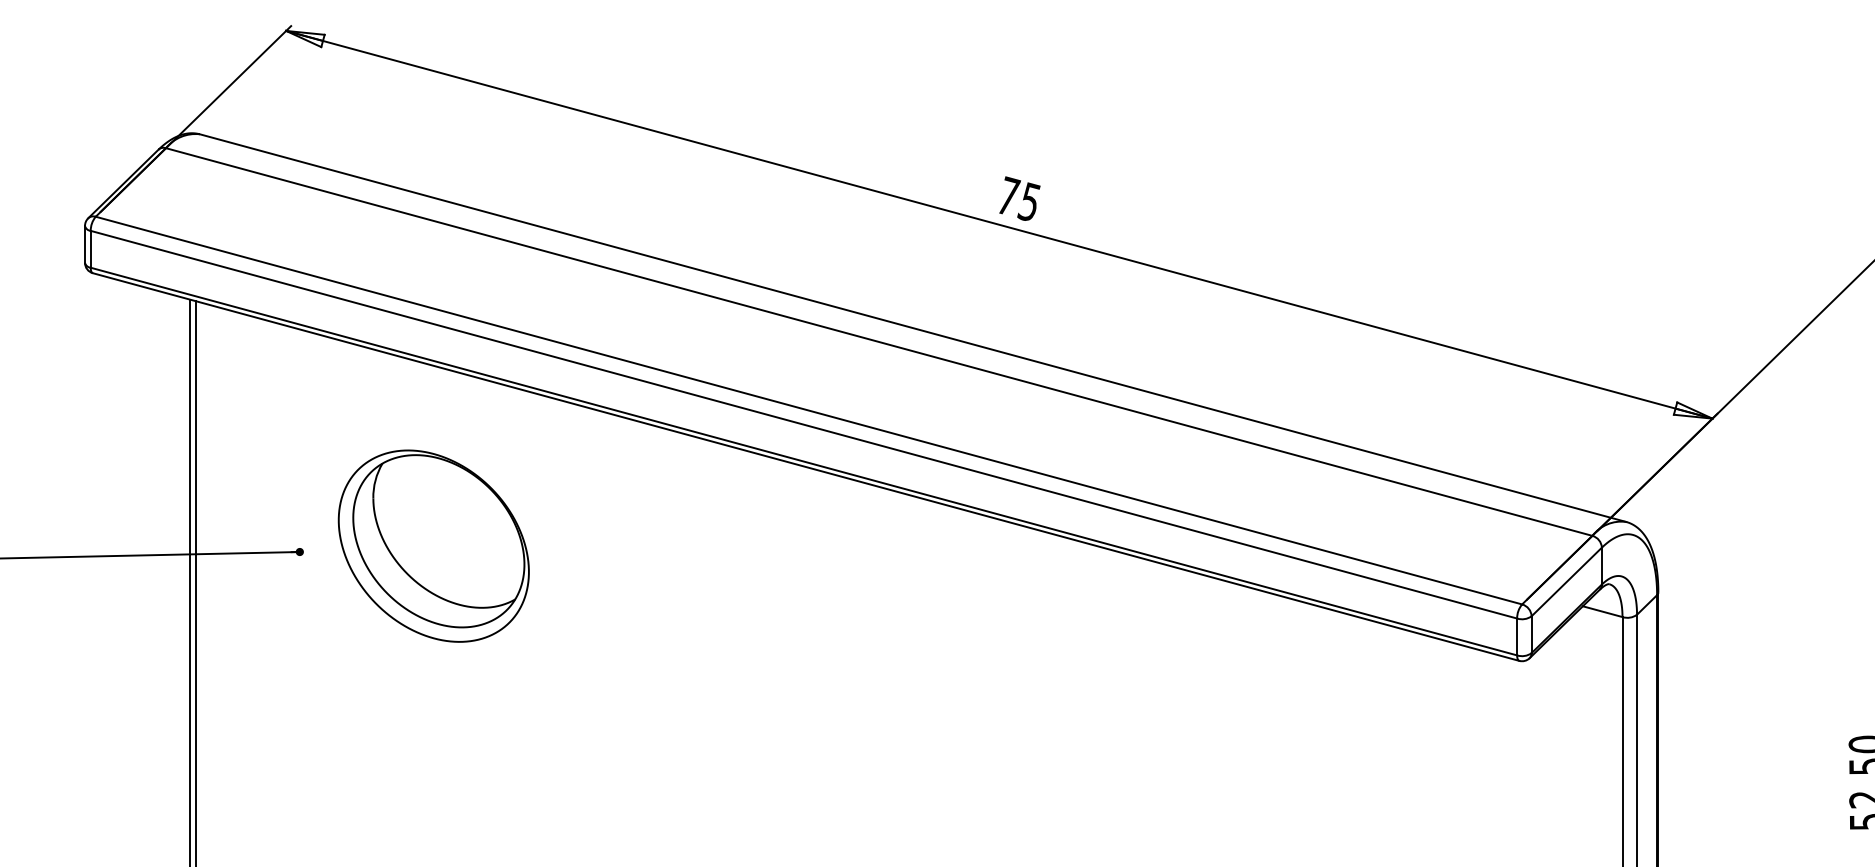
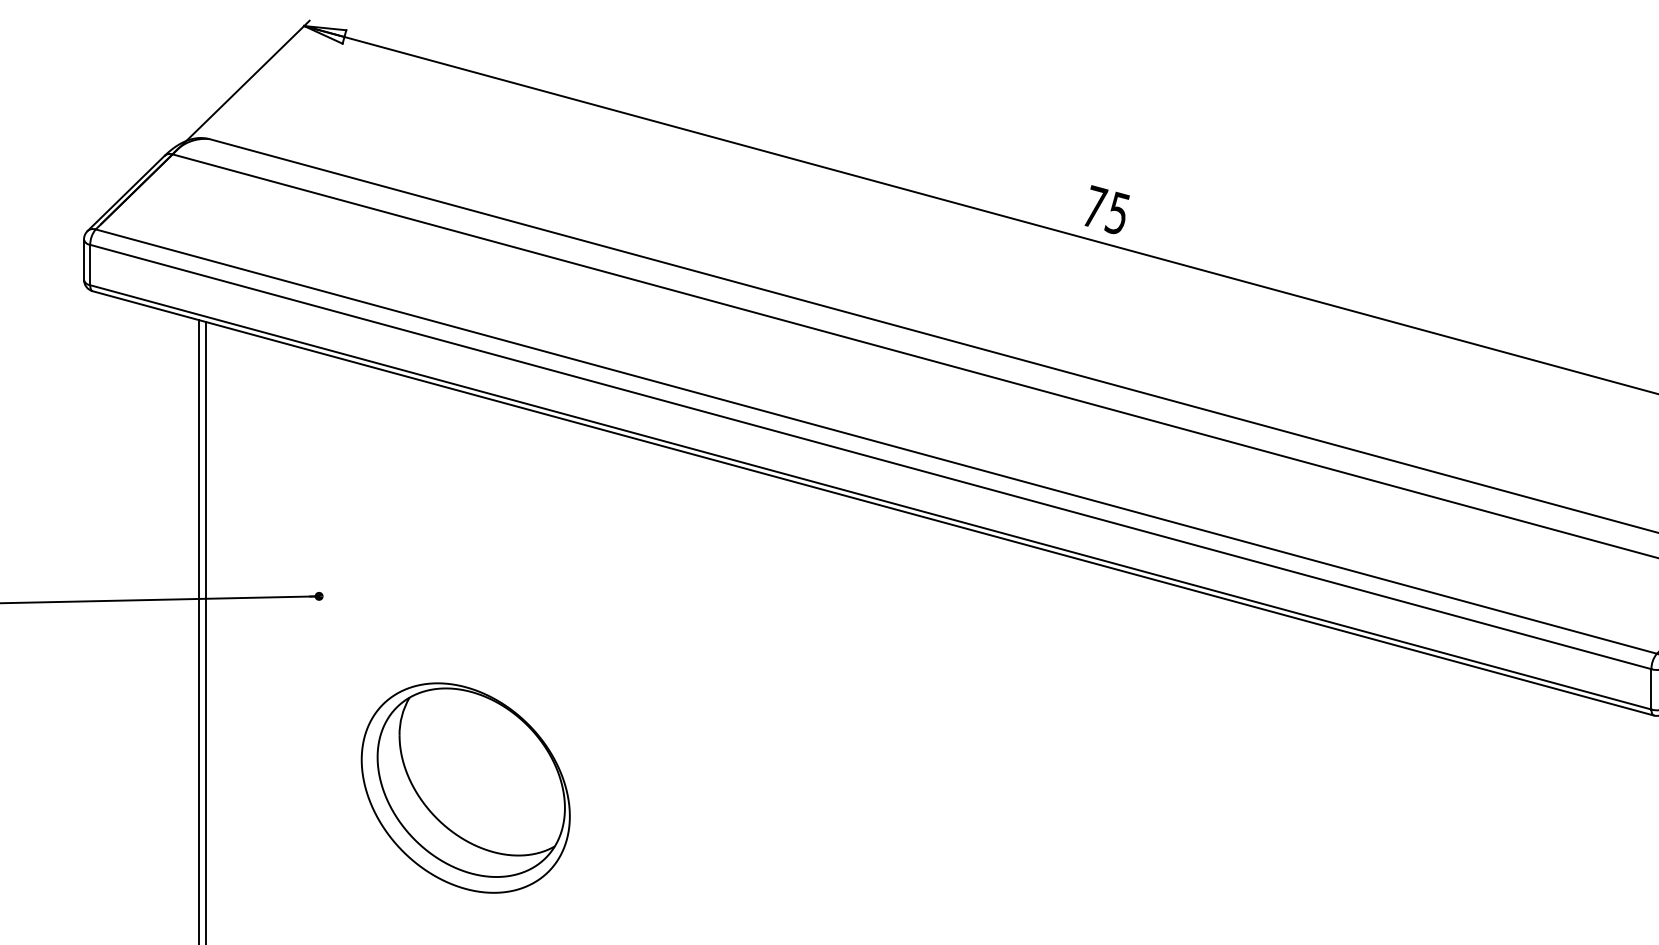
part: (433, 545) -> (465, 787), moved

